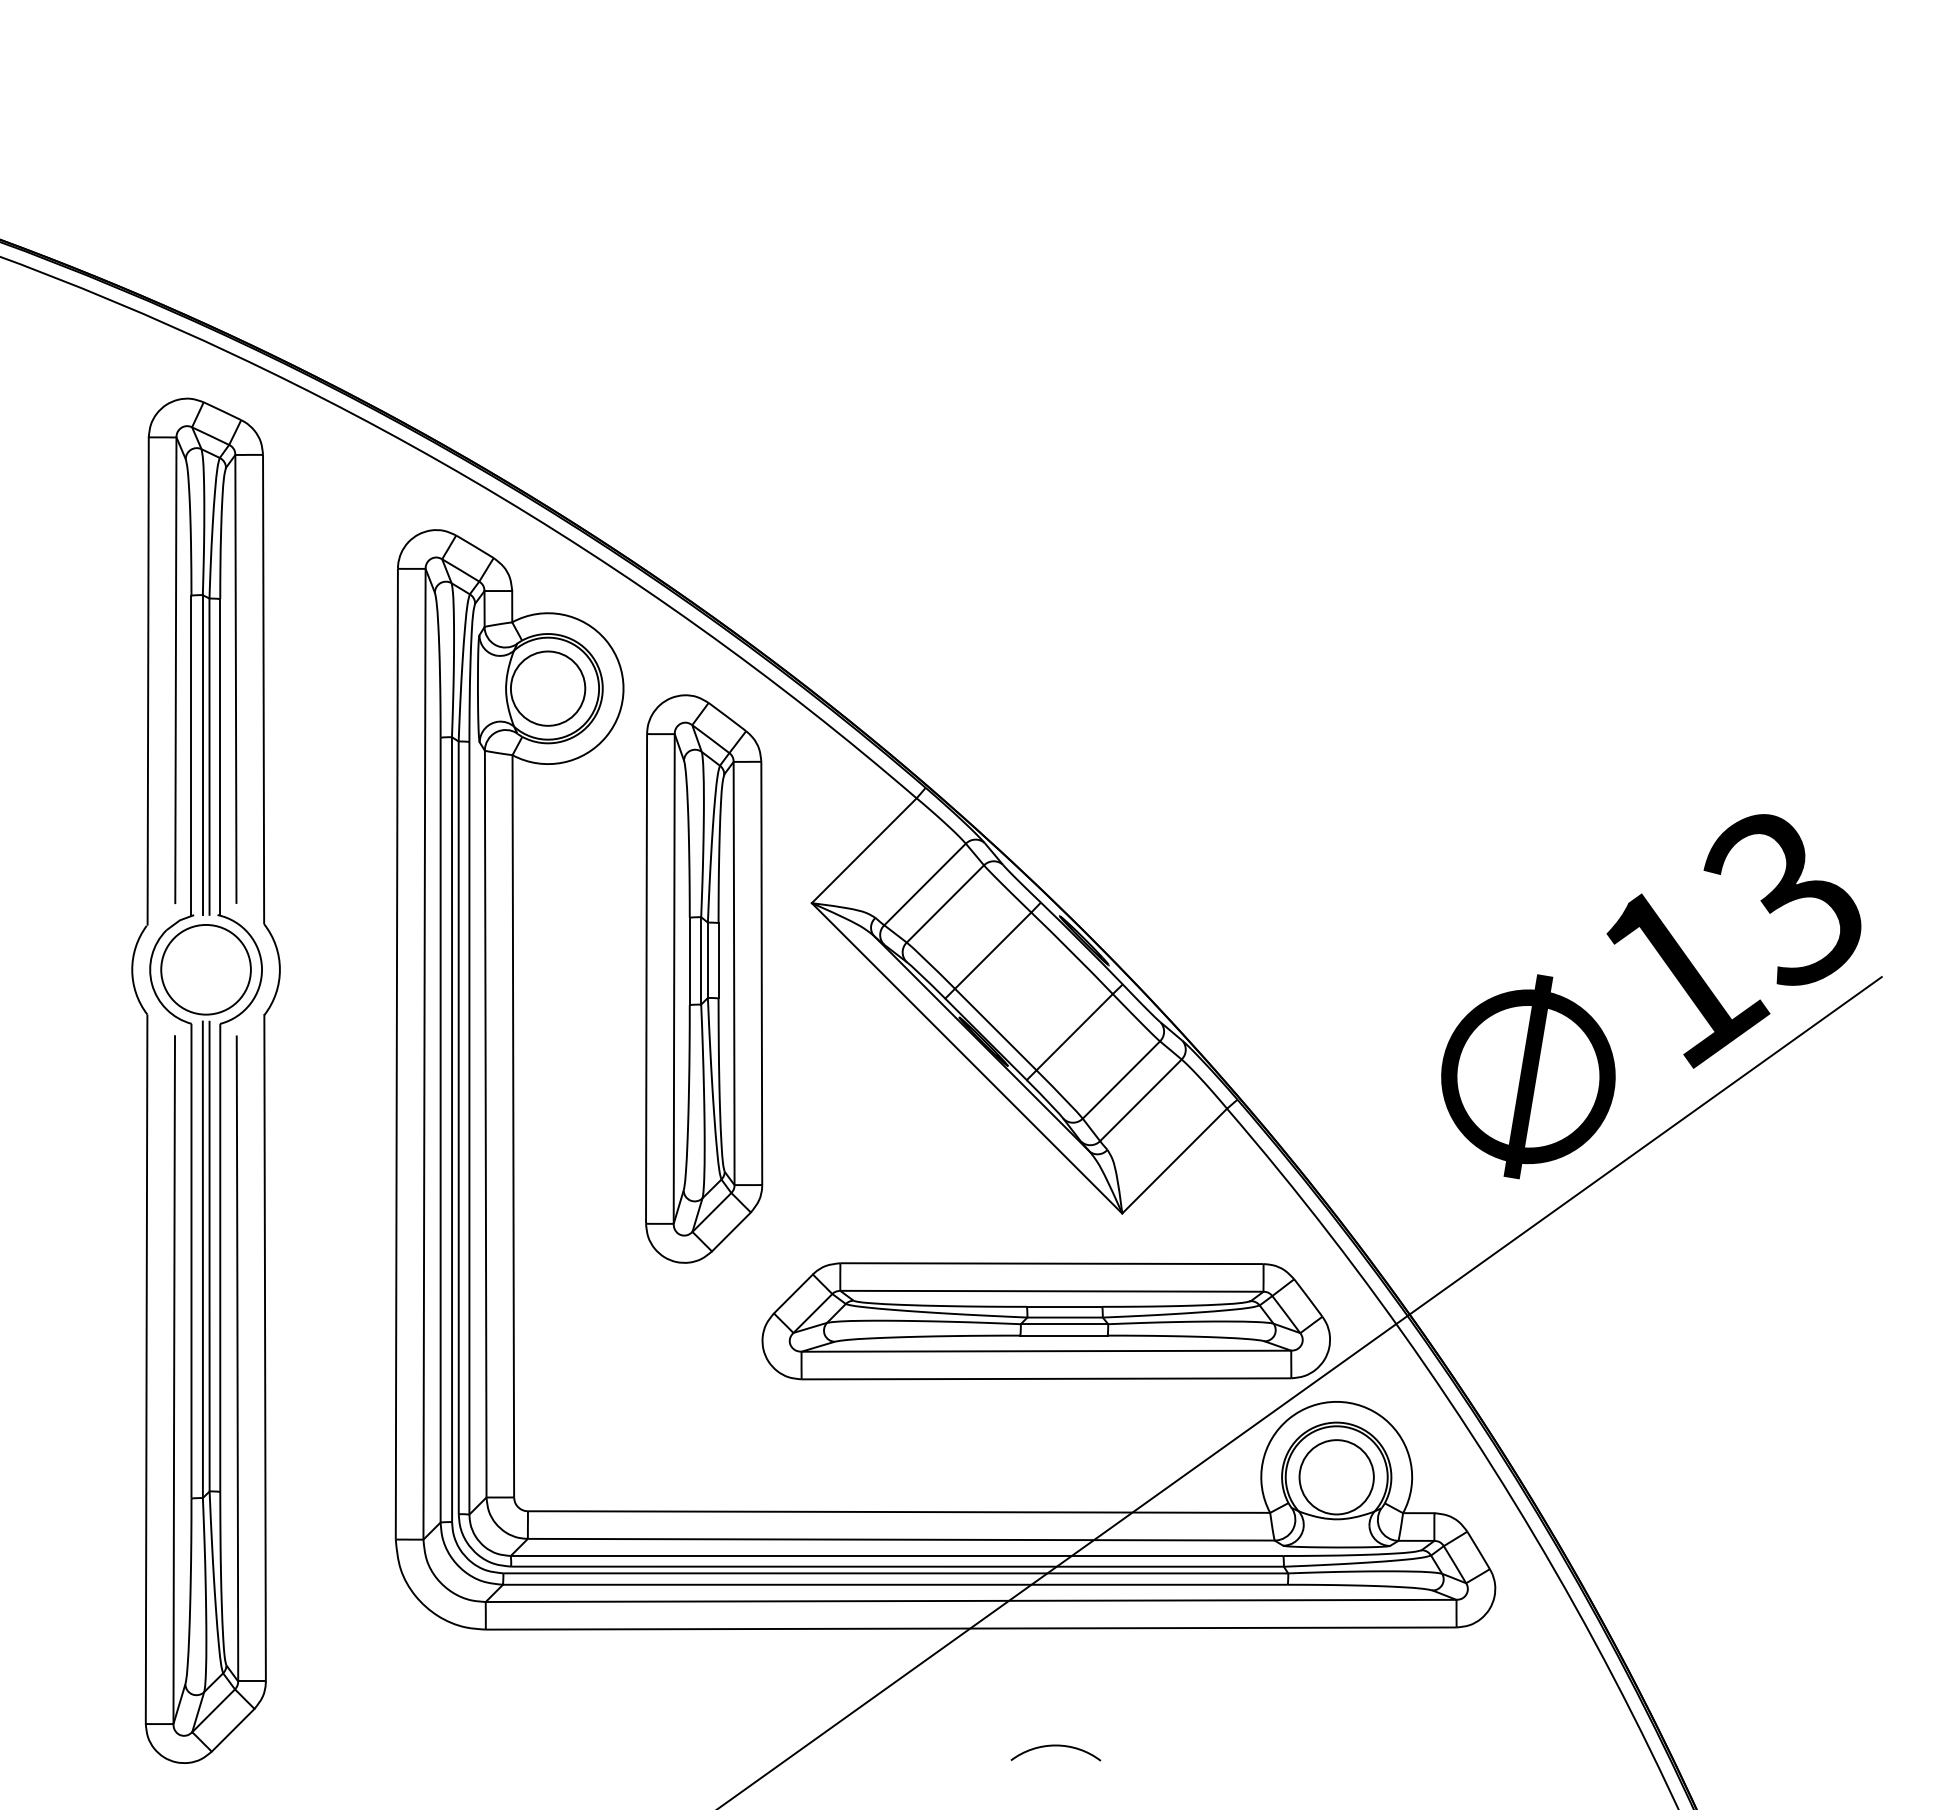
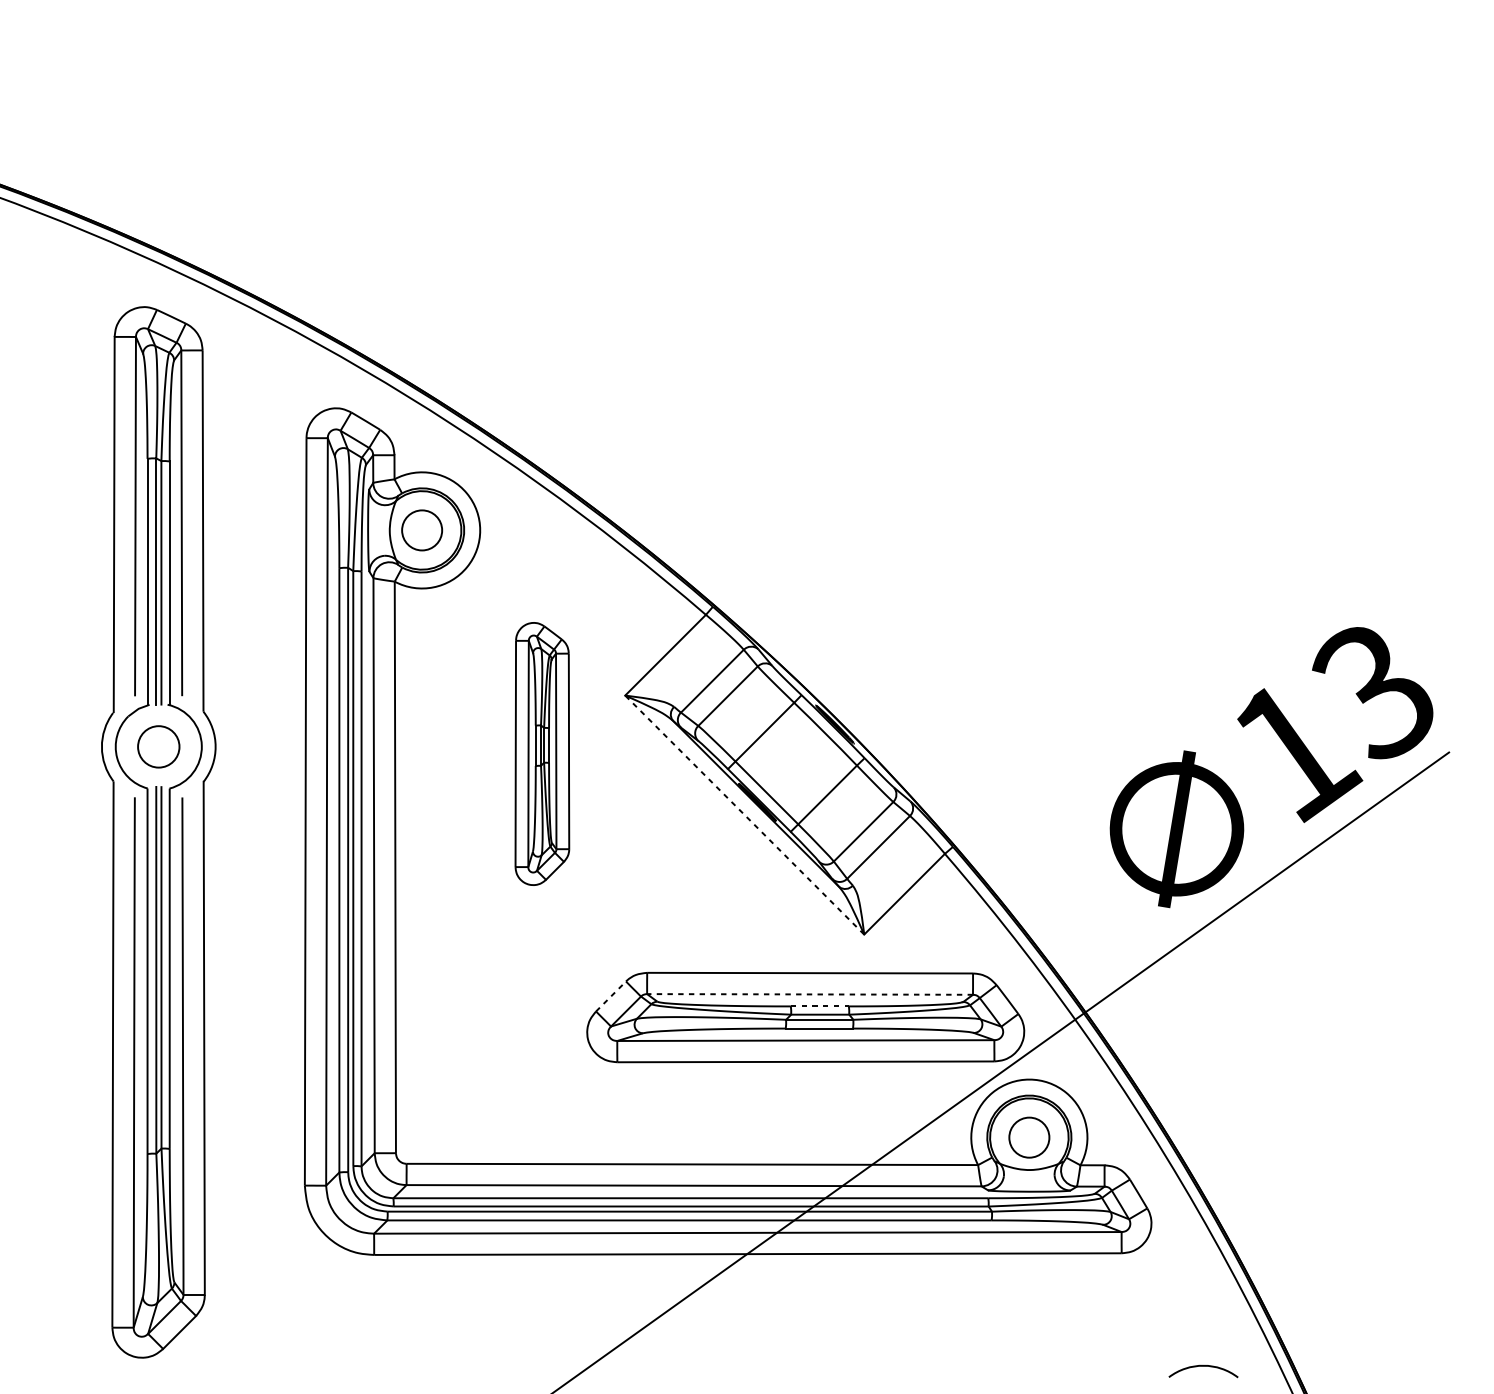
circle: (547, 688) -> (421, 530), size x0.7
circle: (205, 969) -> (158, 746), size x0.6
part: (704, 978) -> (542, 753), size x0.6
line: (966, 1057) -> (744, 814), solid -> dashed
line: (1051, 1291) -> (809, 994), solid -> dashed
line: (793, 1293) -> (611, 996), solid -> dashed
line: (1064, 1306) -> (819, 1006), solid -> dashed
circle: (1336, 1477) -> (1029, 1137), size x0.7
arc: (1055, 1746) -> (1203, 1366), moved

